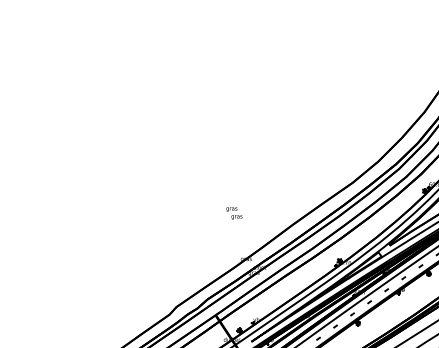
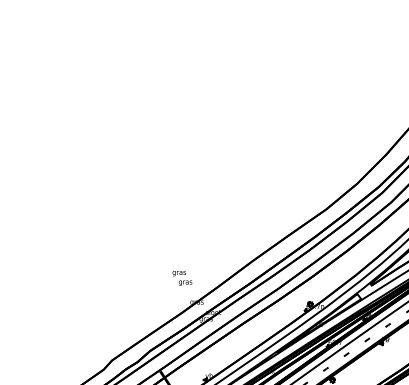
text: (234, 213) -> (182, 278), moved

